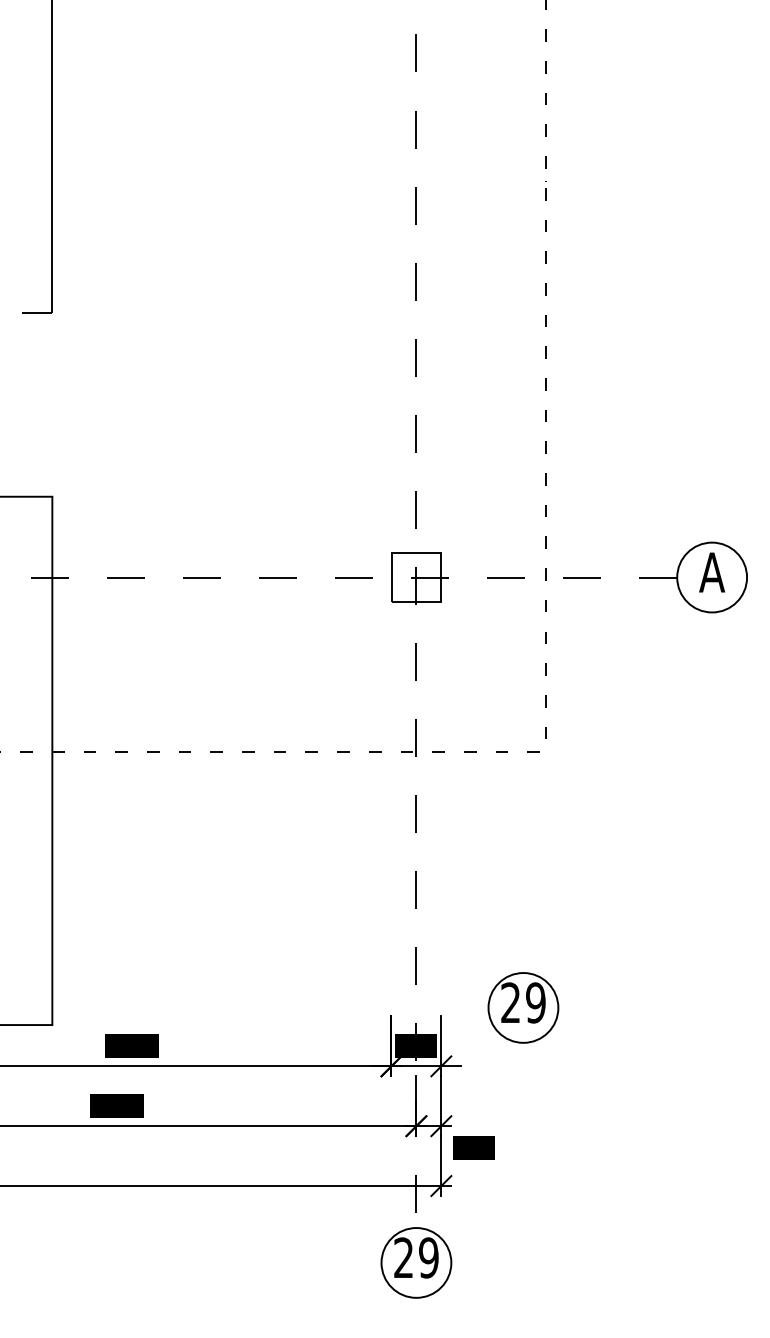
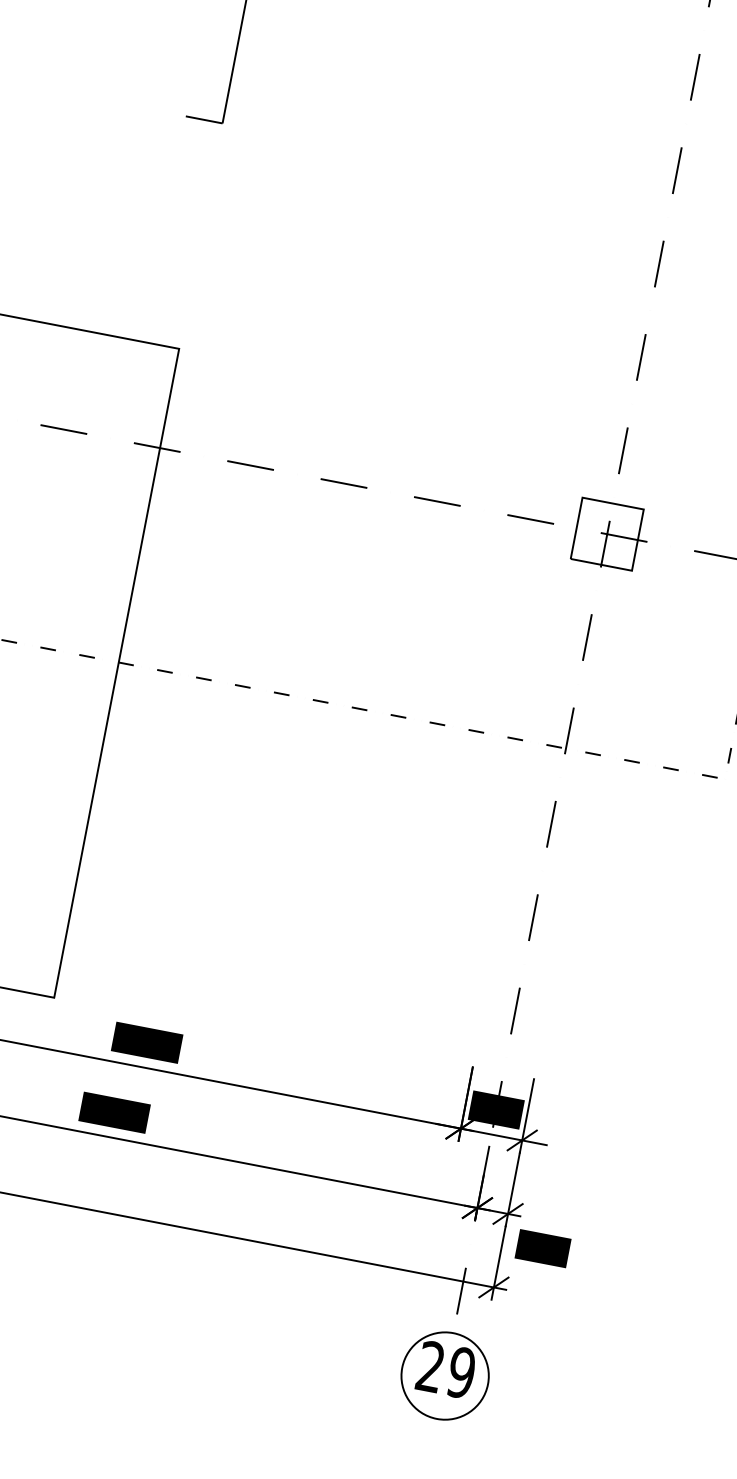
part: (523, 1007) -> (637, 1087), removed

